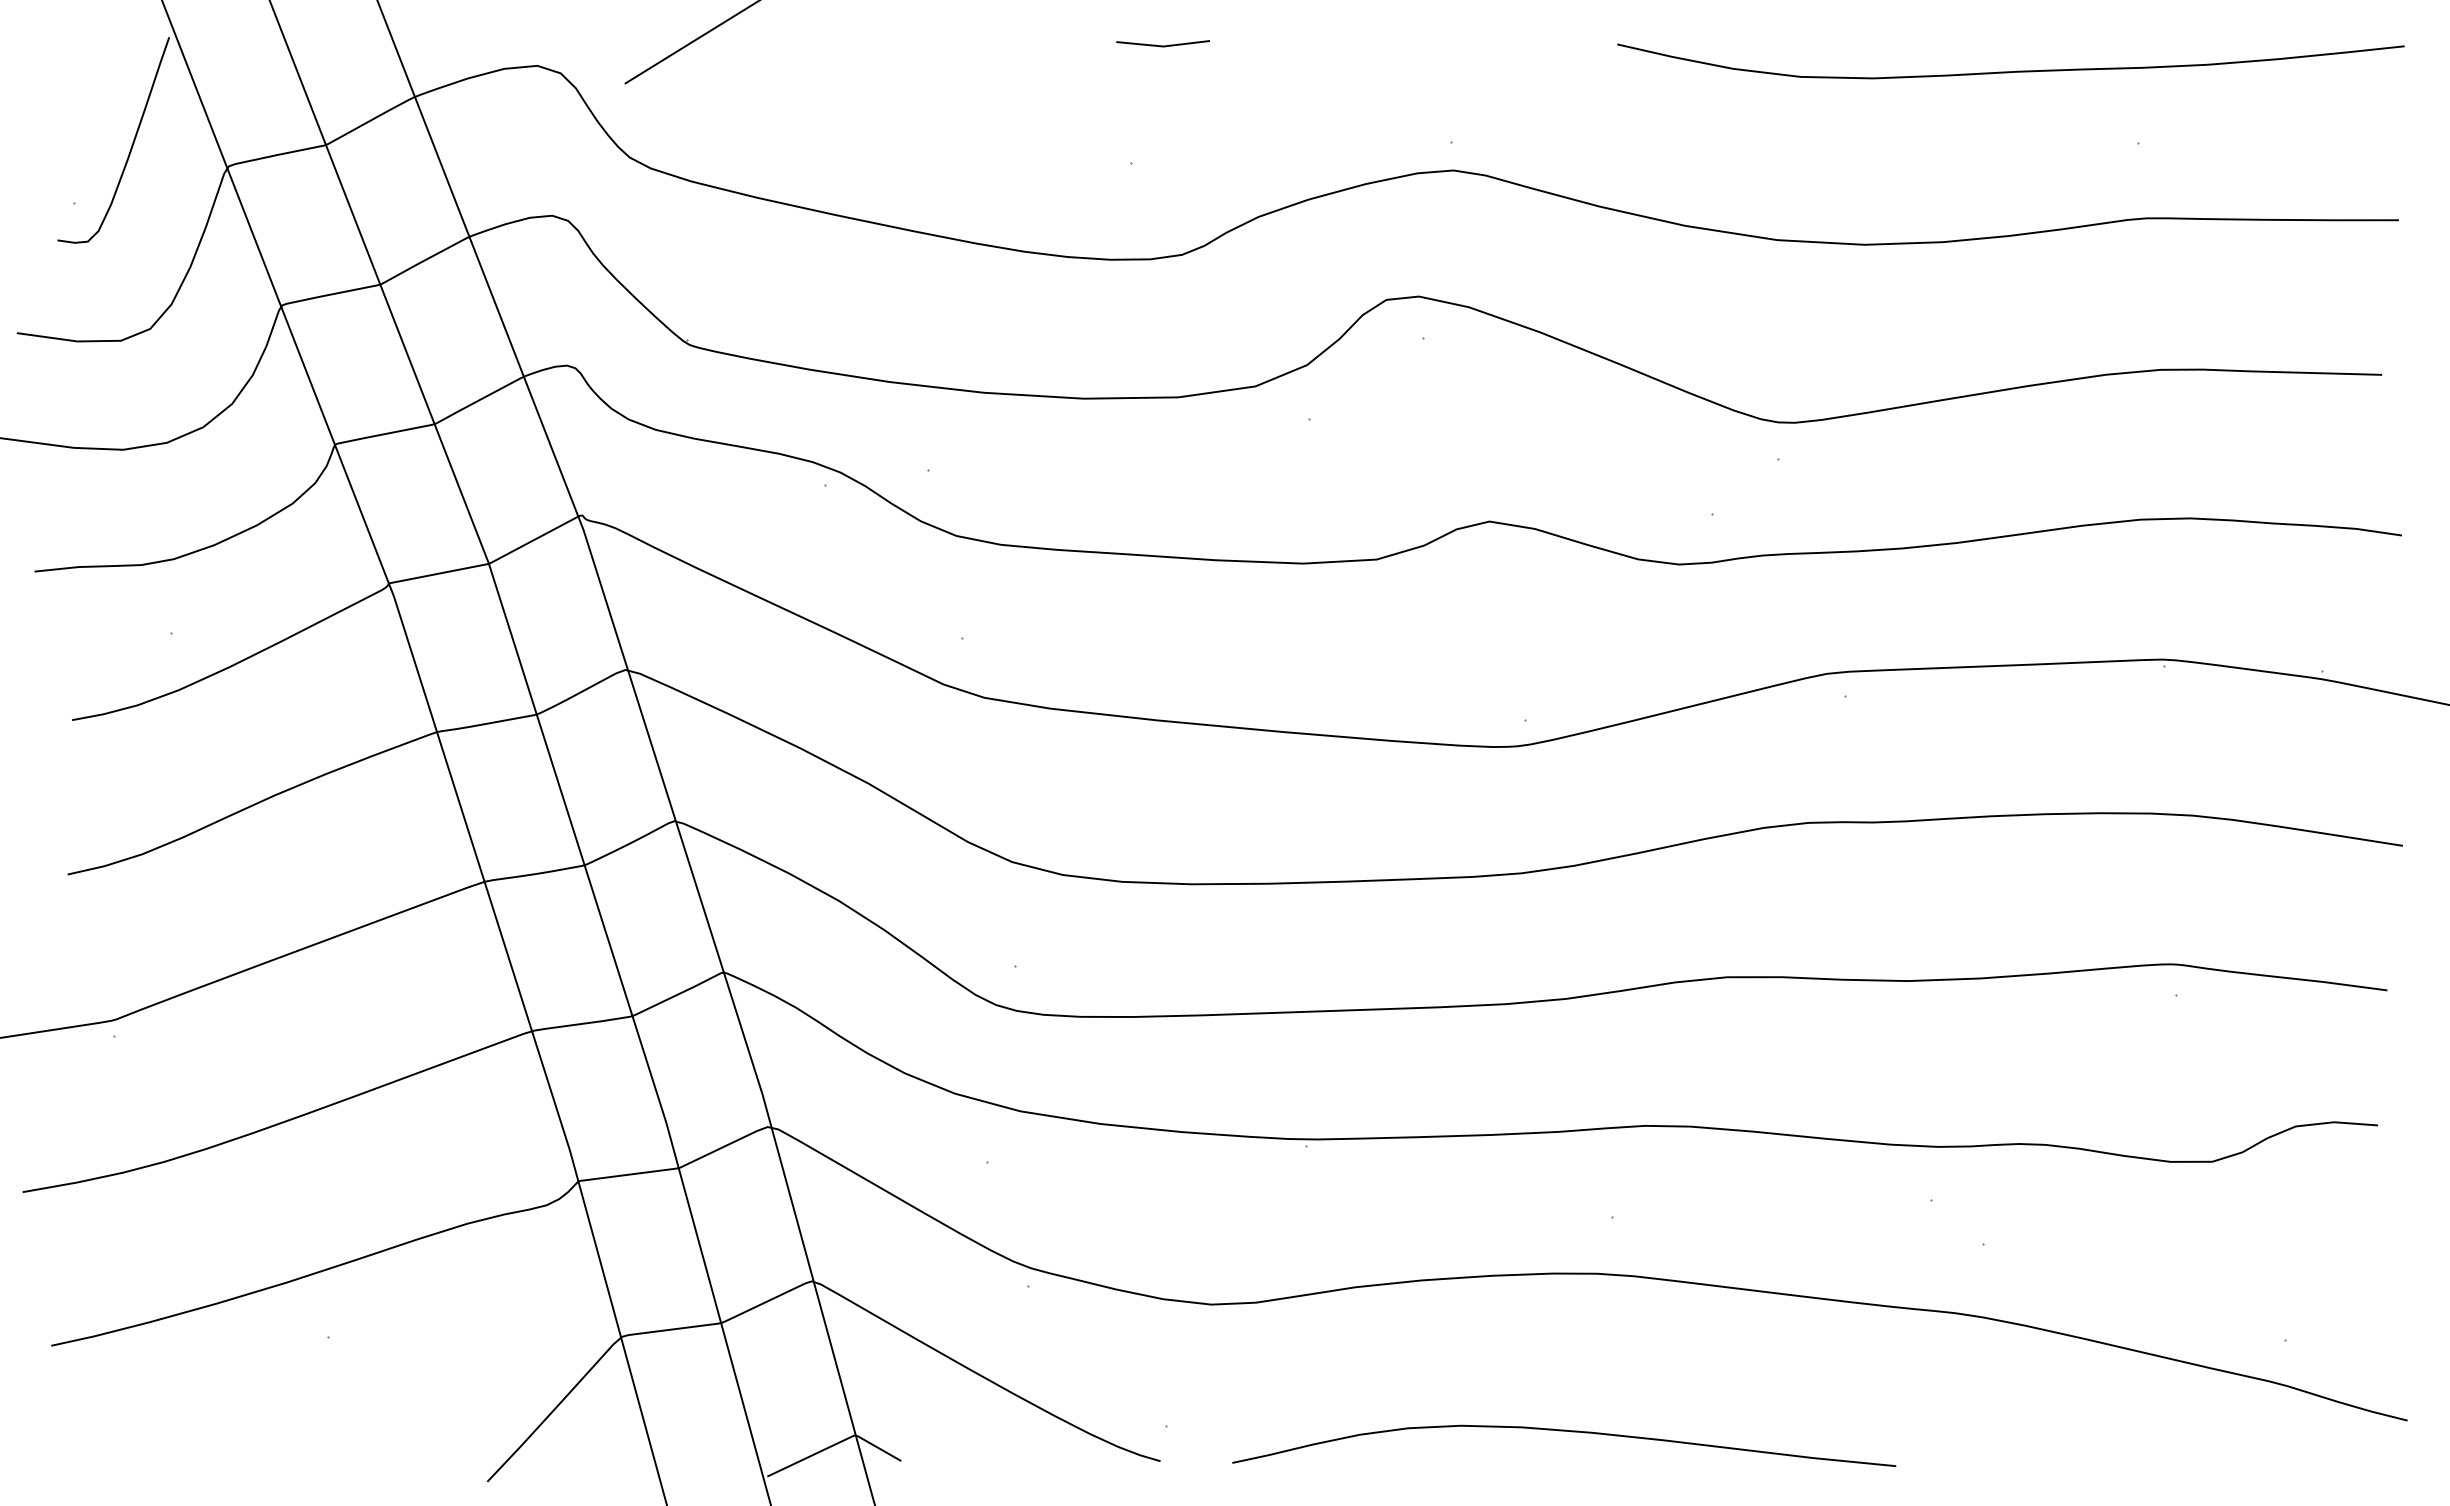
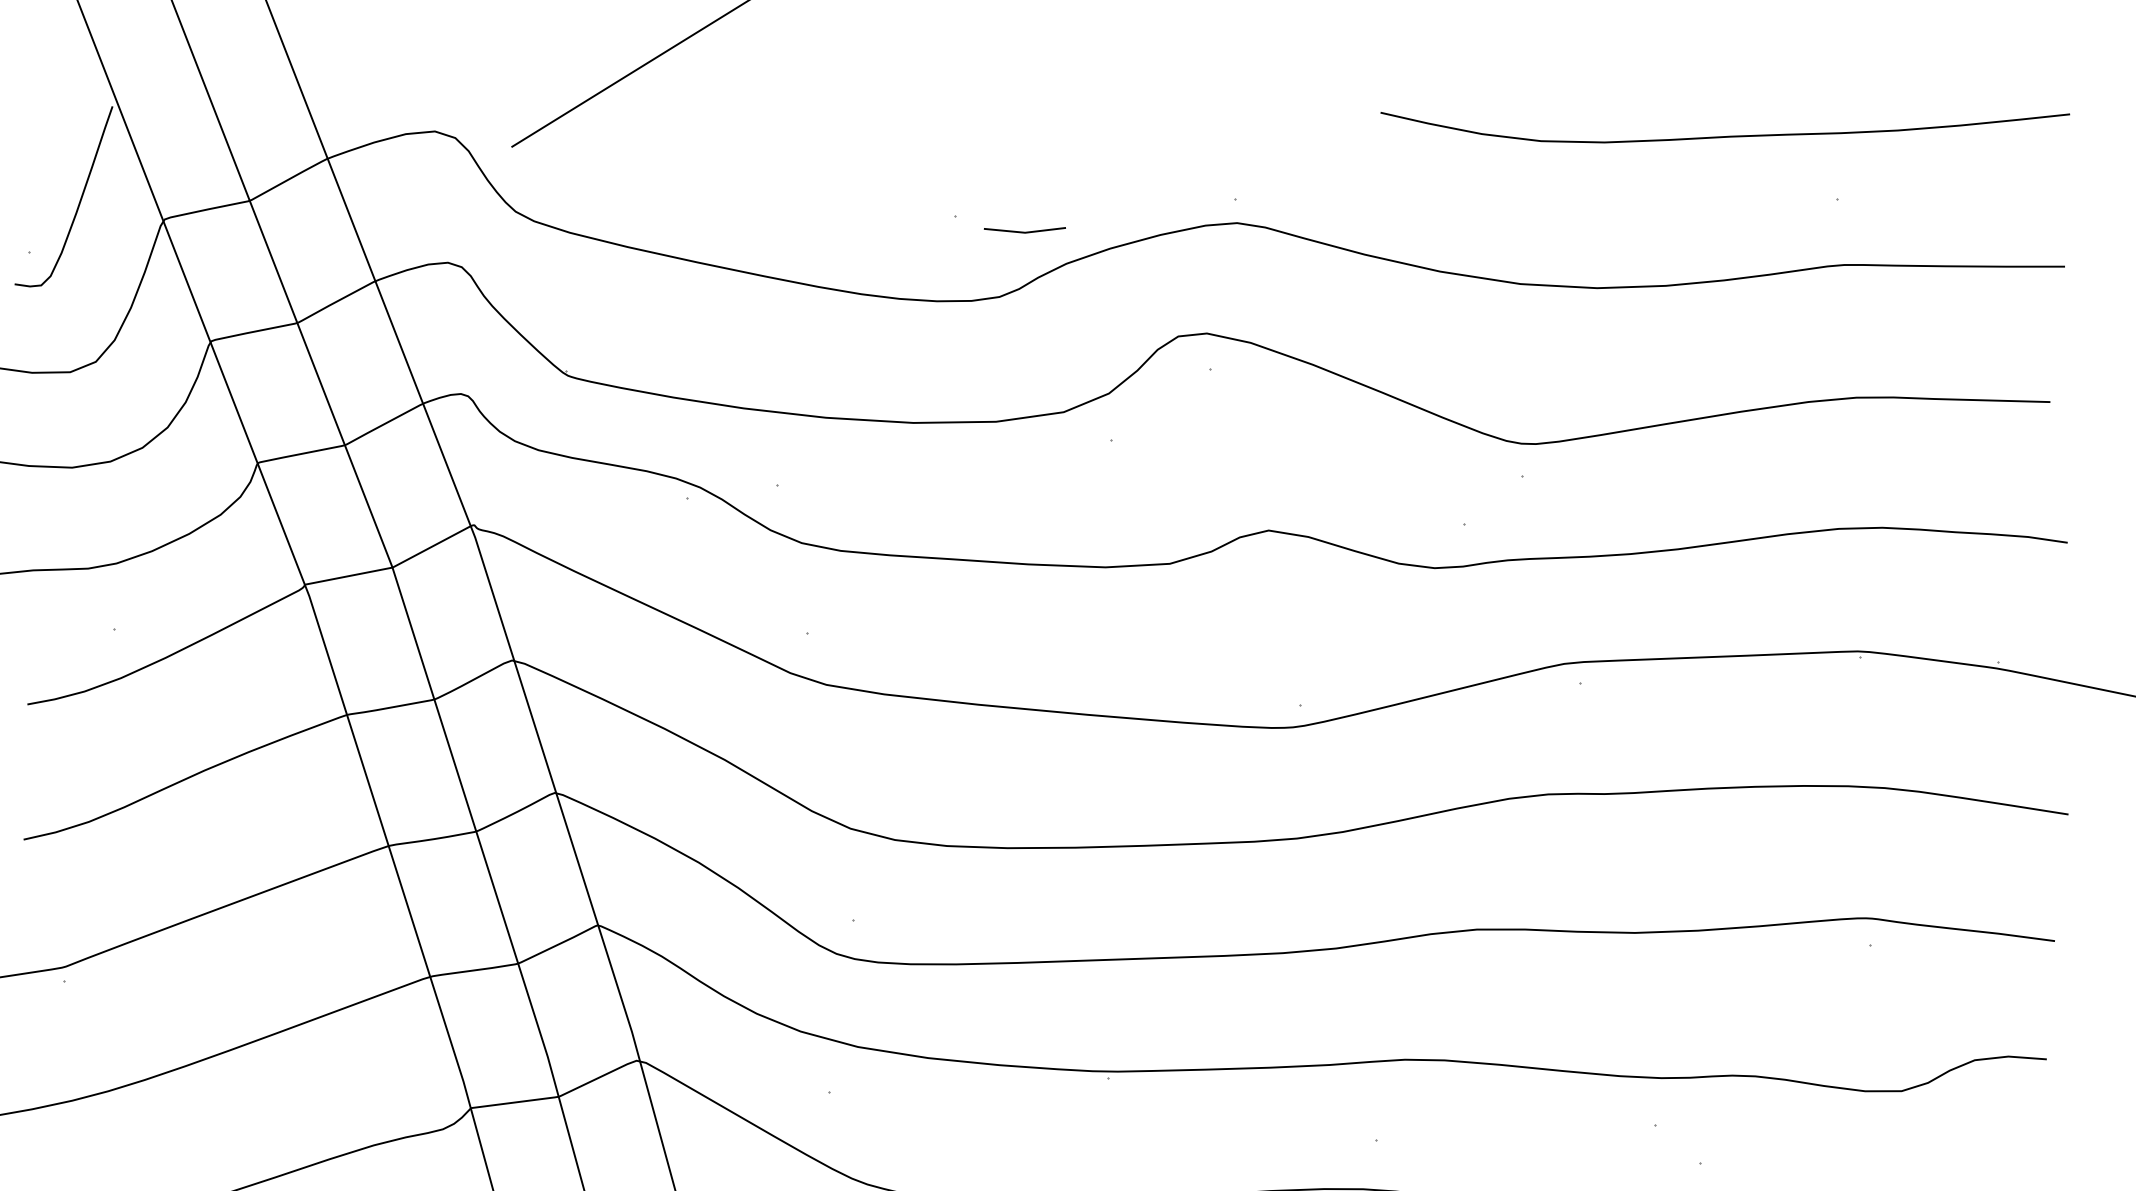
line: (1162, 45) -> (1024, 231), moved

